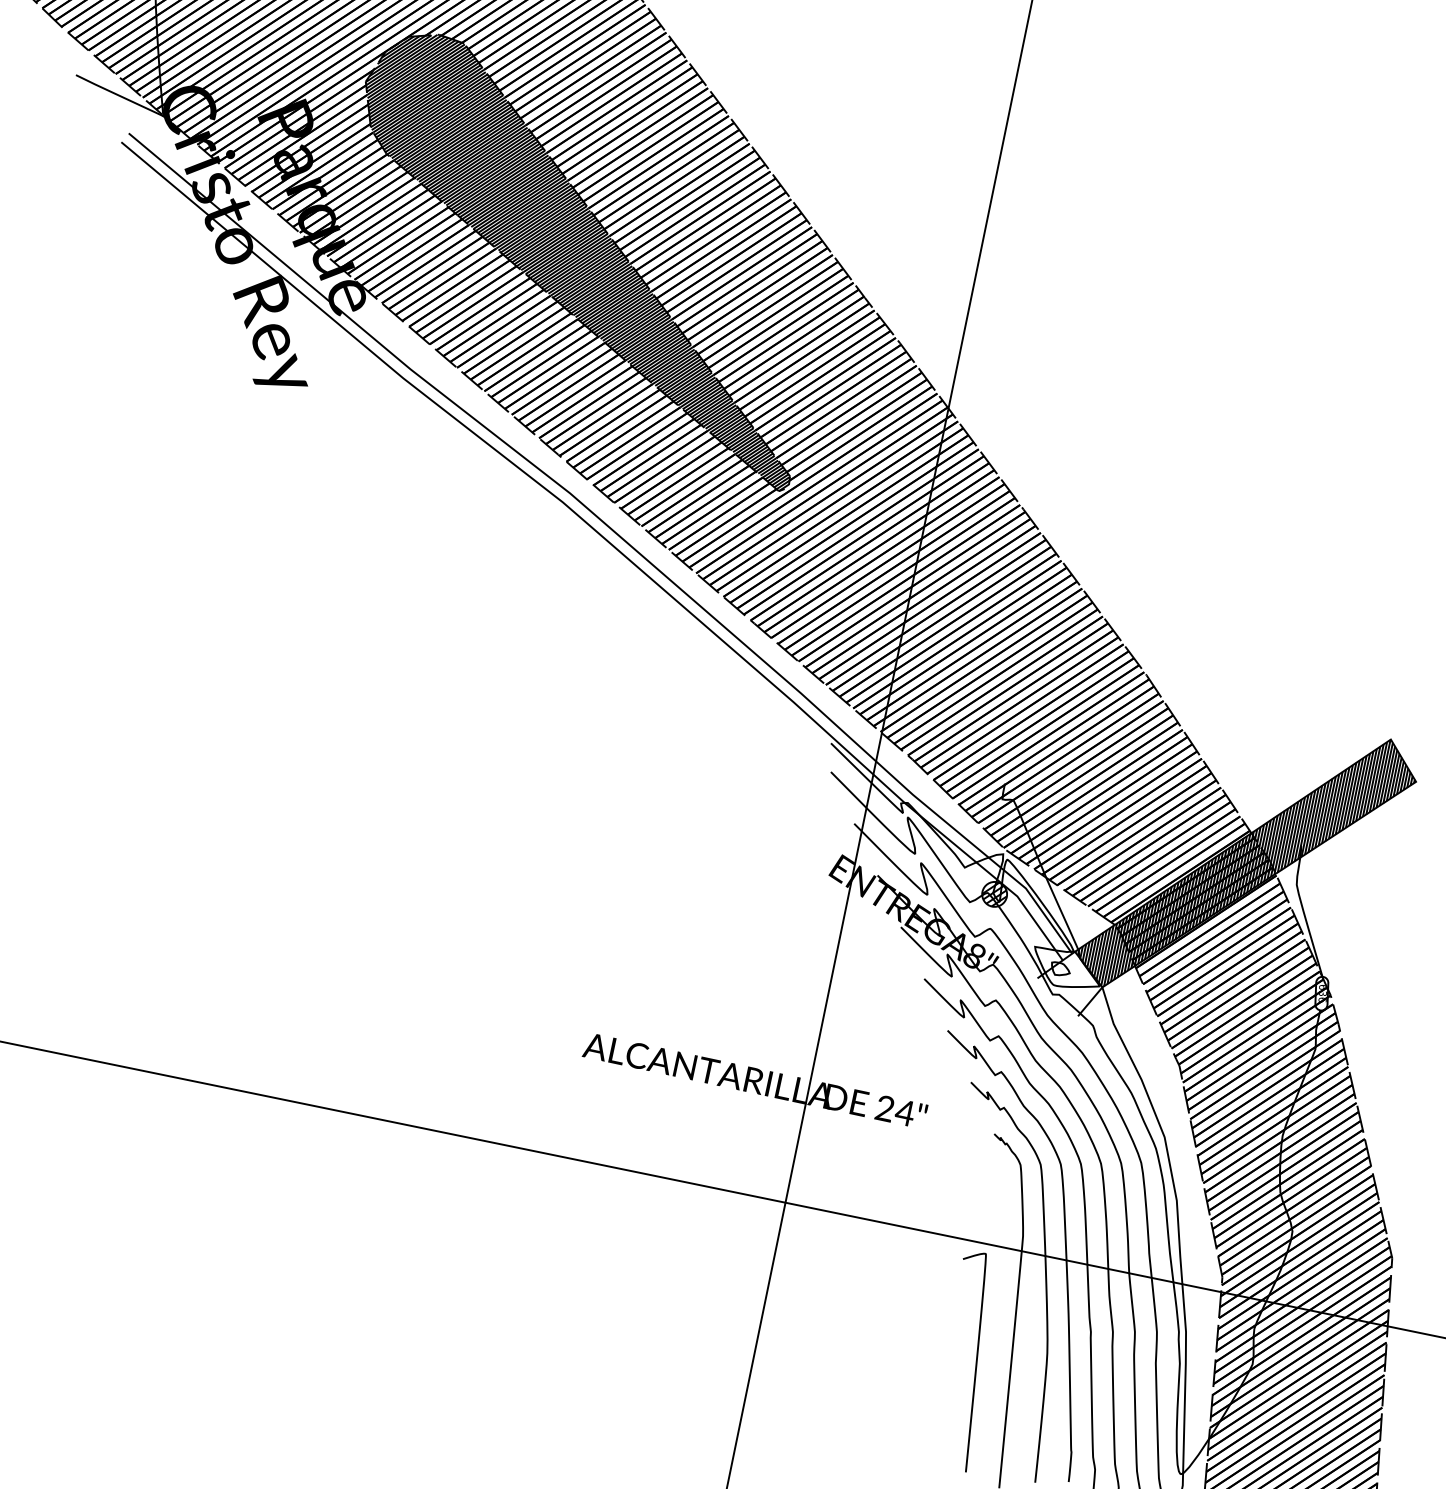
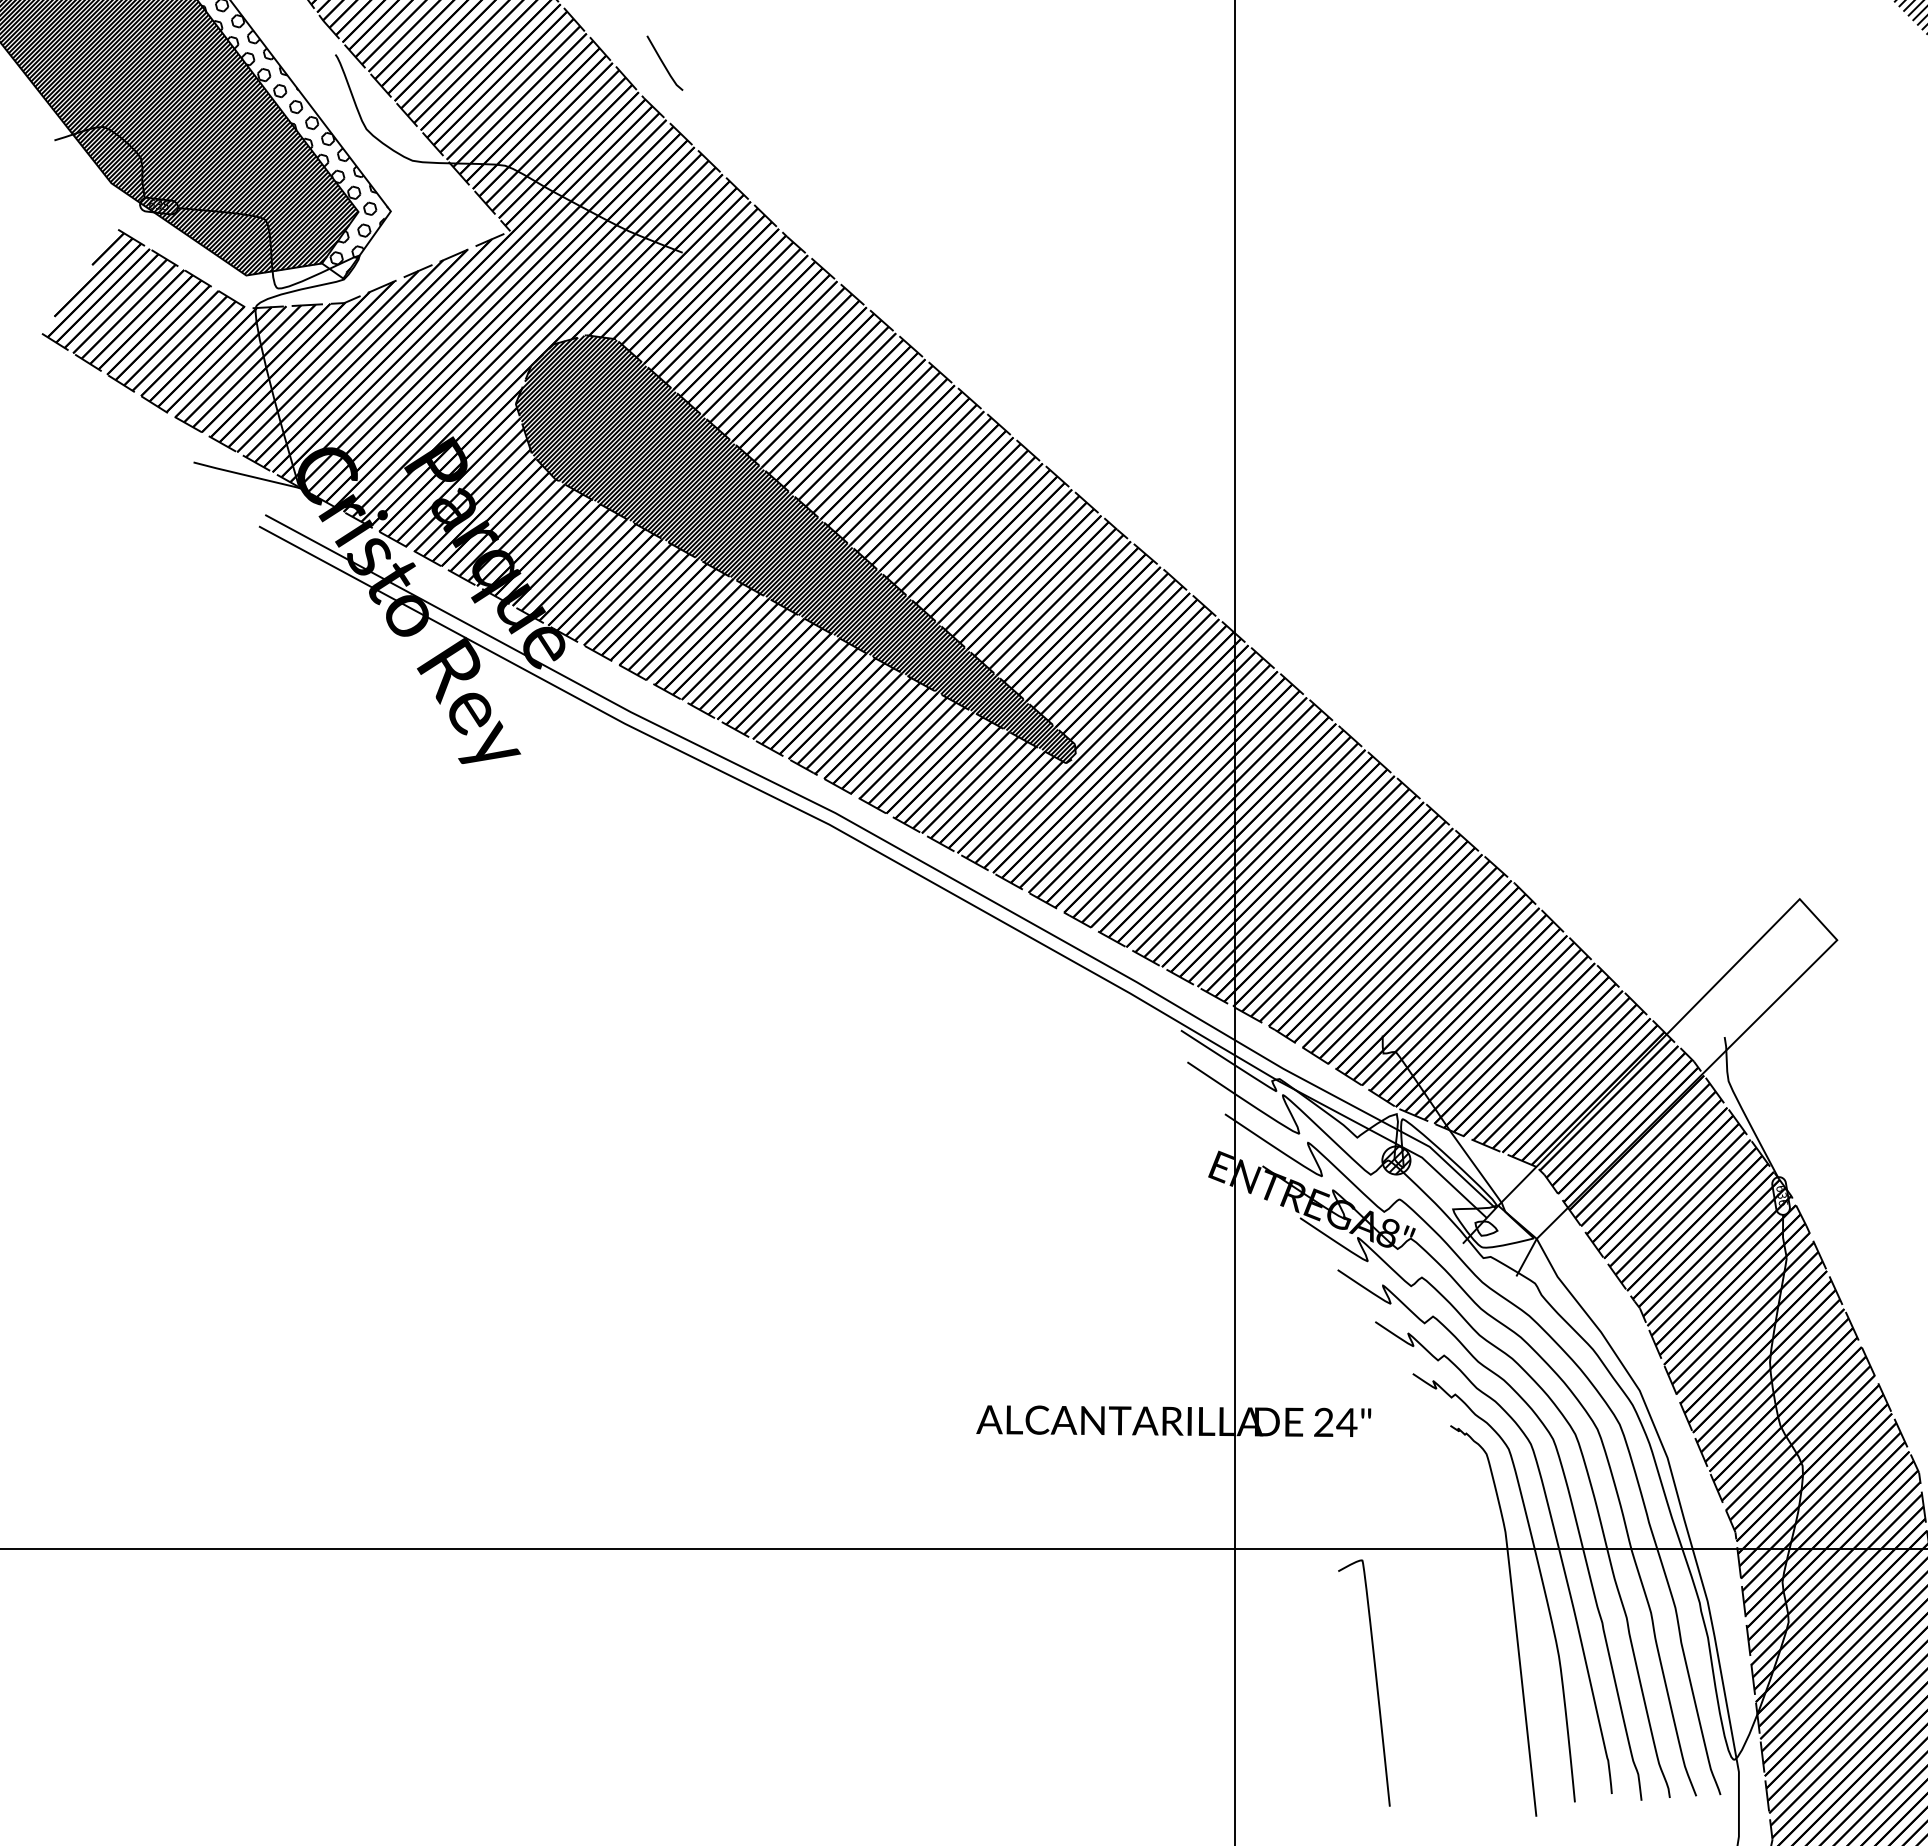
hatch: (1246, 862) -> (1667, 1068), removed
curve: (975, 1362) -> (1375, 1682), moved

